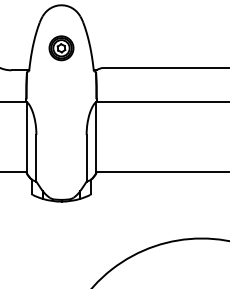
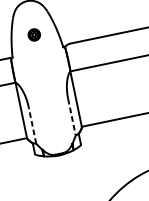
part: (61, 48) -> (34, 35), size x0.6
line: (36, 157) -> (32, 124), solid -> dashed
line: (86, 158) -> (71, 117), solid -> dashed

